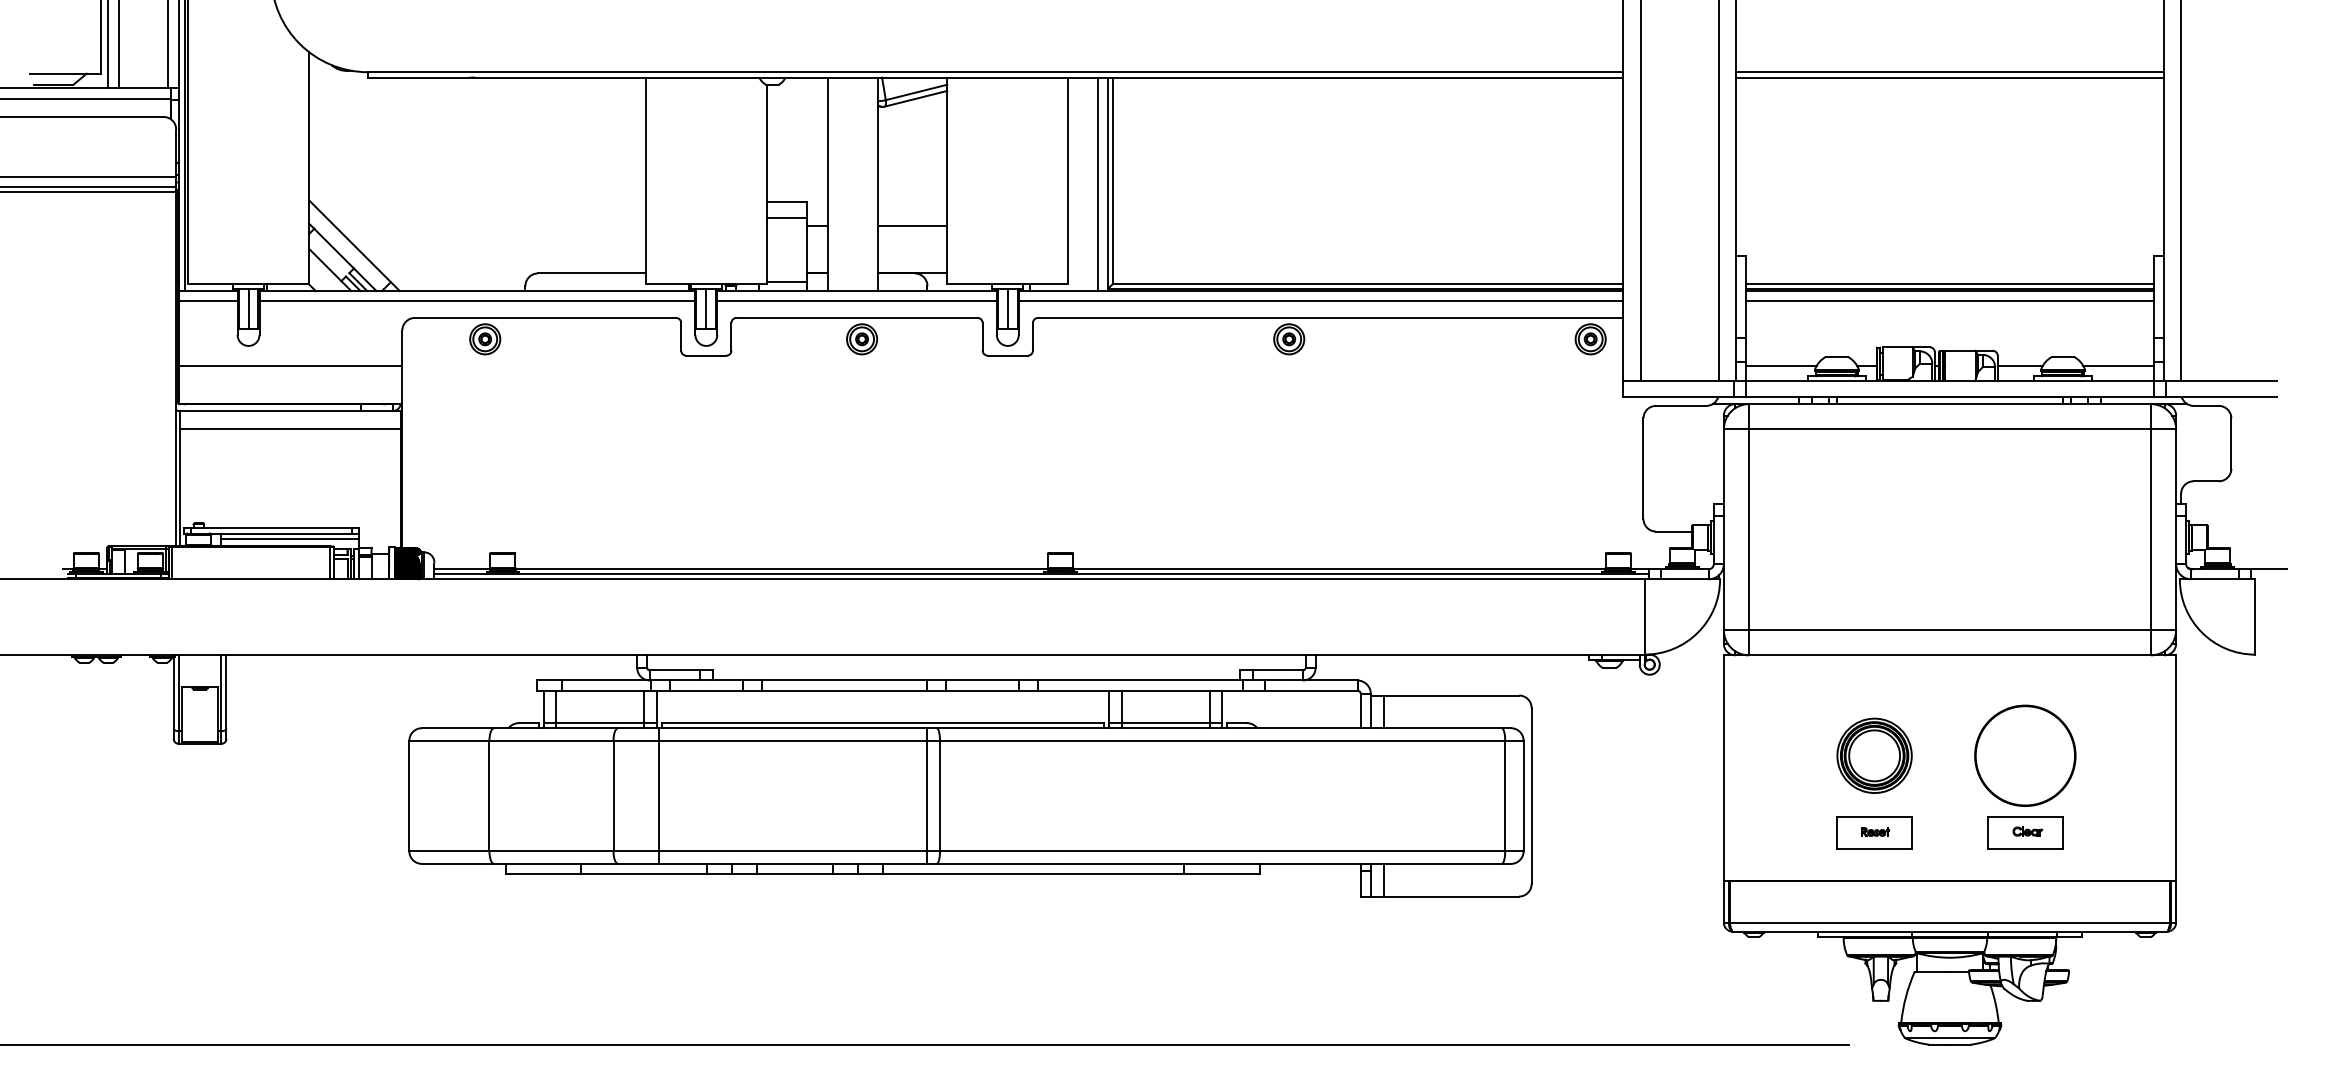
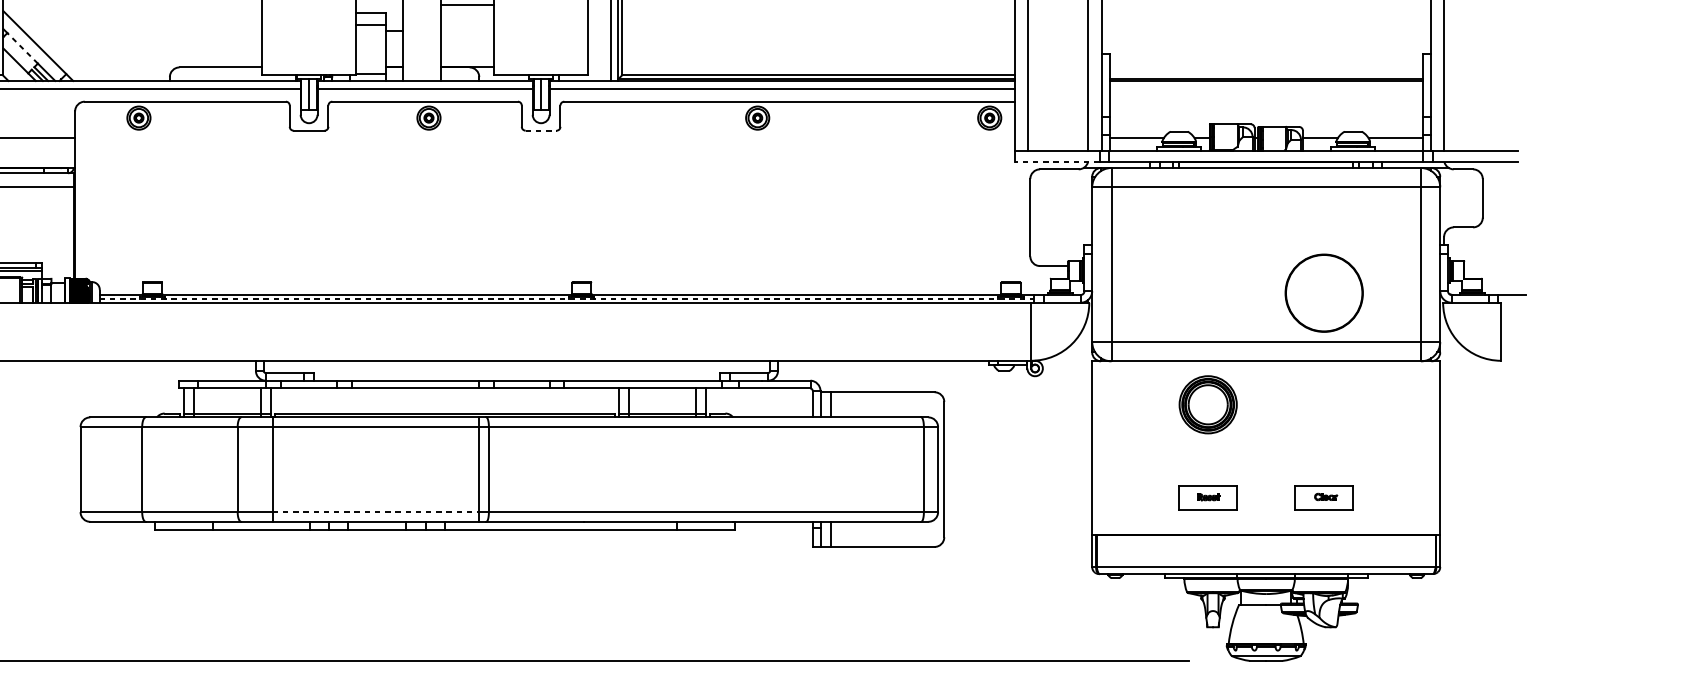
line: (912, 225) -> (467, 5), moved
line: (333, 248) -> (22, 48), solid -> dashed
line: (1949, 283) -> (1265, 75), removed
line: (1949, 301) -> (1265, 89), removed
line: (1008, 355) -> (541, 130), solid -> dashed
line: (1677, 396) -> (1056, 162), solid -> dashed
line: (1041, 574) -> (567, 299), solid -> dashed
part: (1874, 755) -> (1208, 404), moved
circle: (2025, 755) -> (1324, 292), moved
line: (792, 851) -> (375, 512), solid -> dashed

